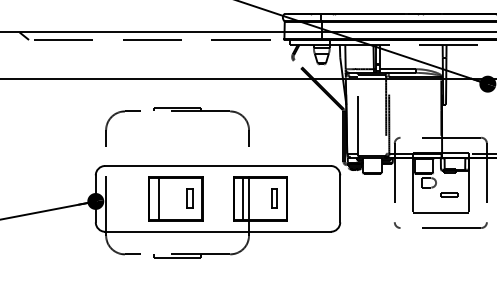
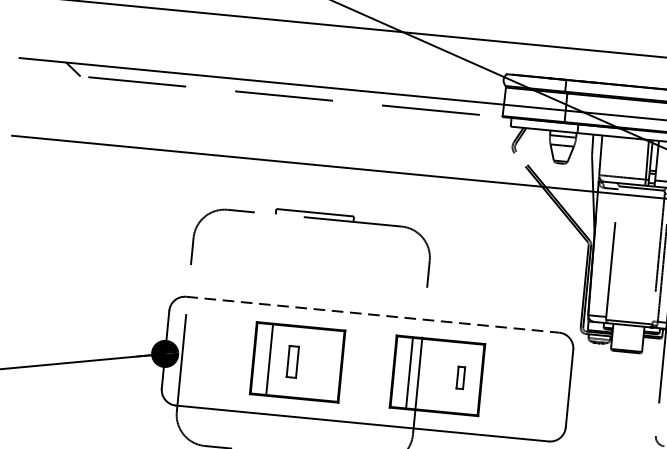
line: (218, 165) -> (373, 314), solid -> dashed
part: (189, 198) -> (292, 361), moved
part: (274, 198) -> (460, 377), size x0.7

